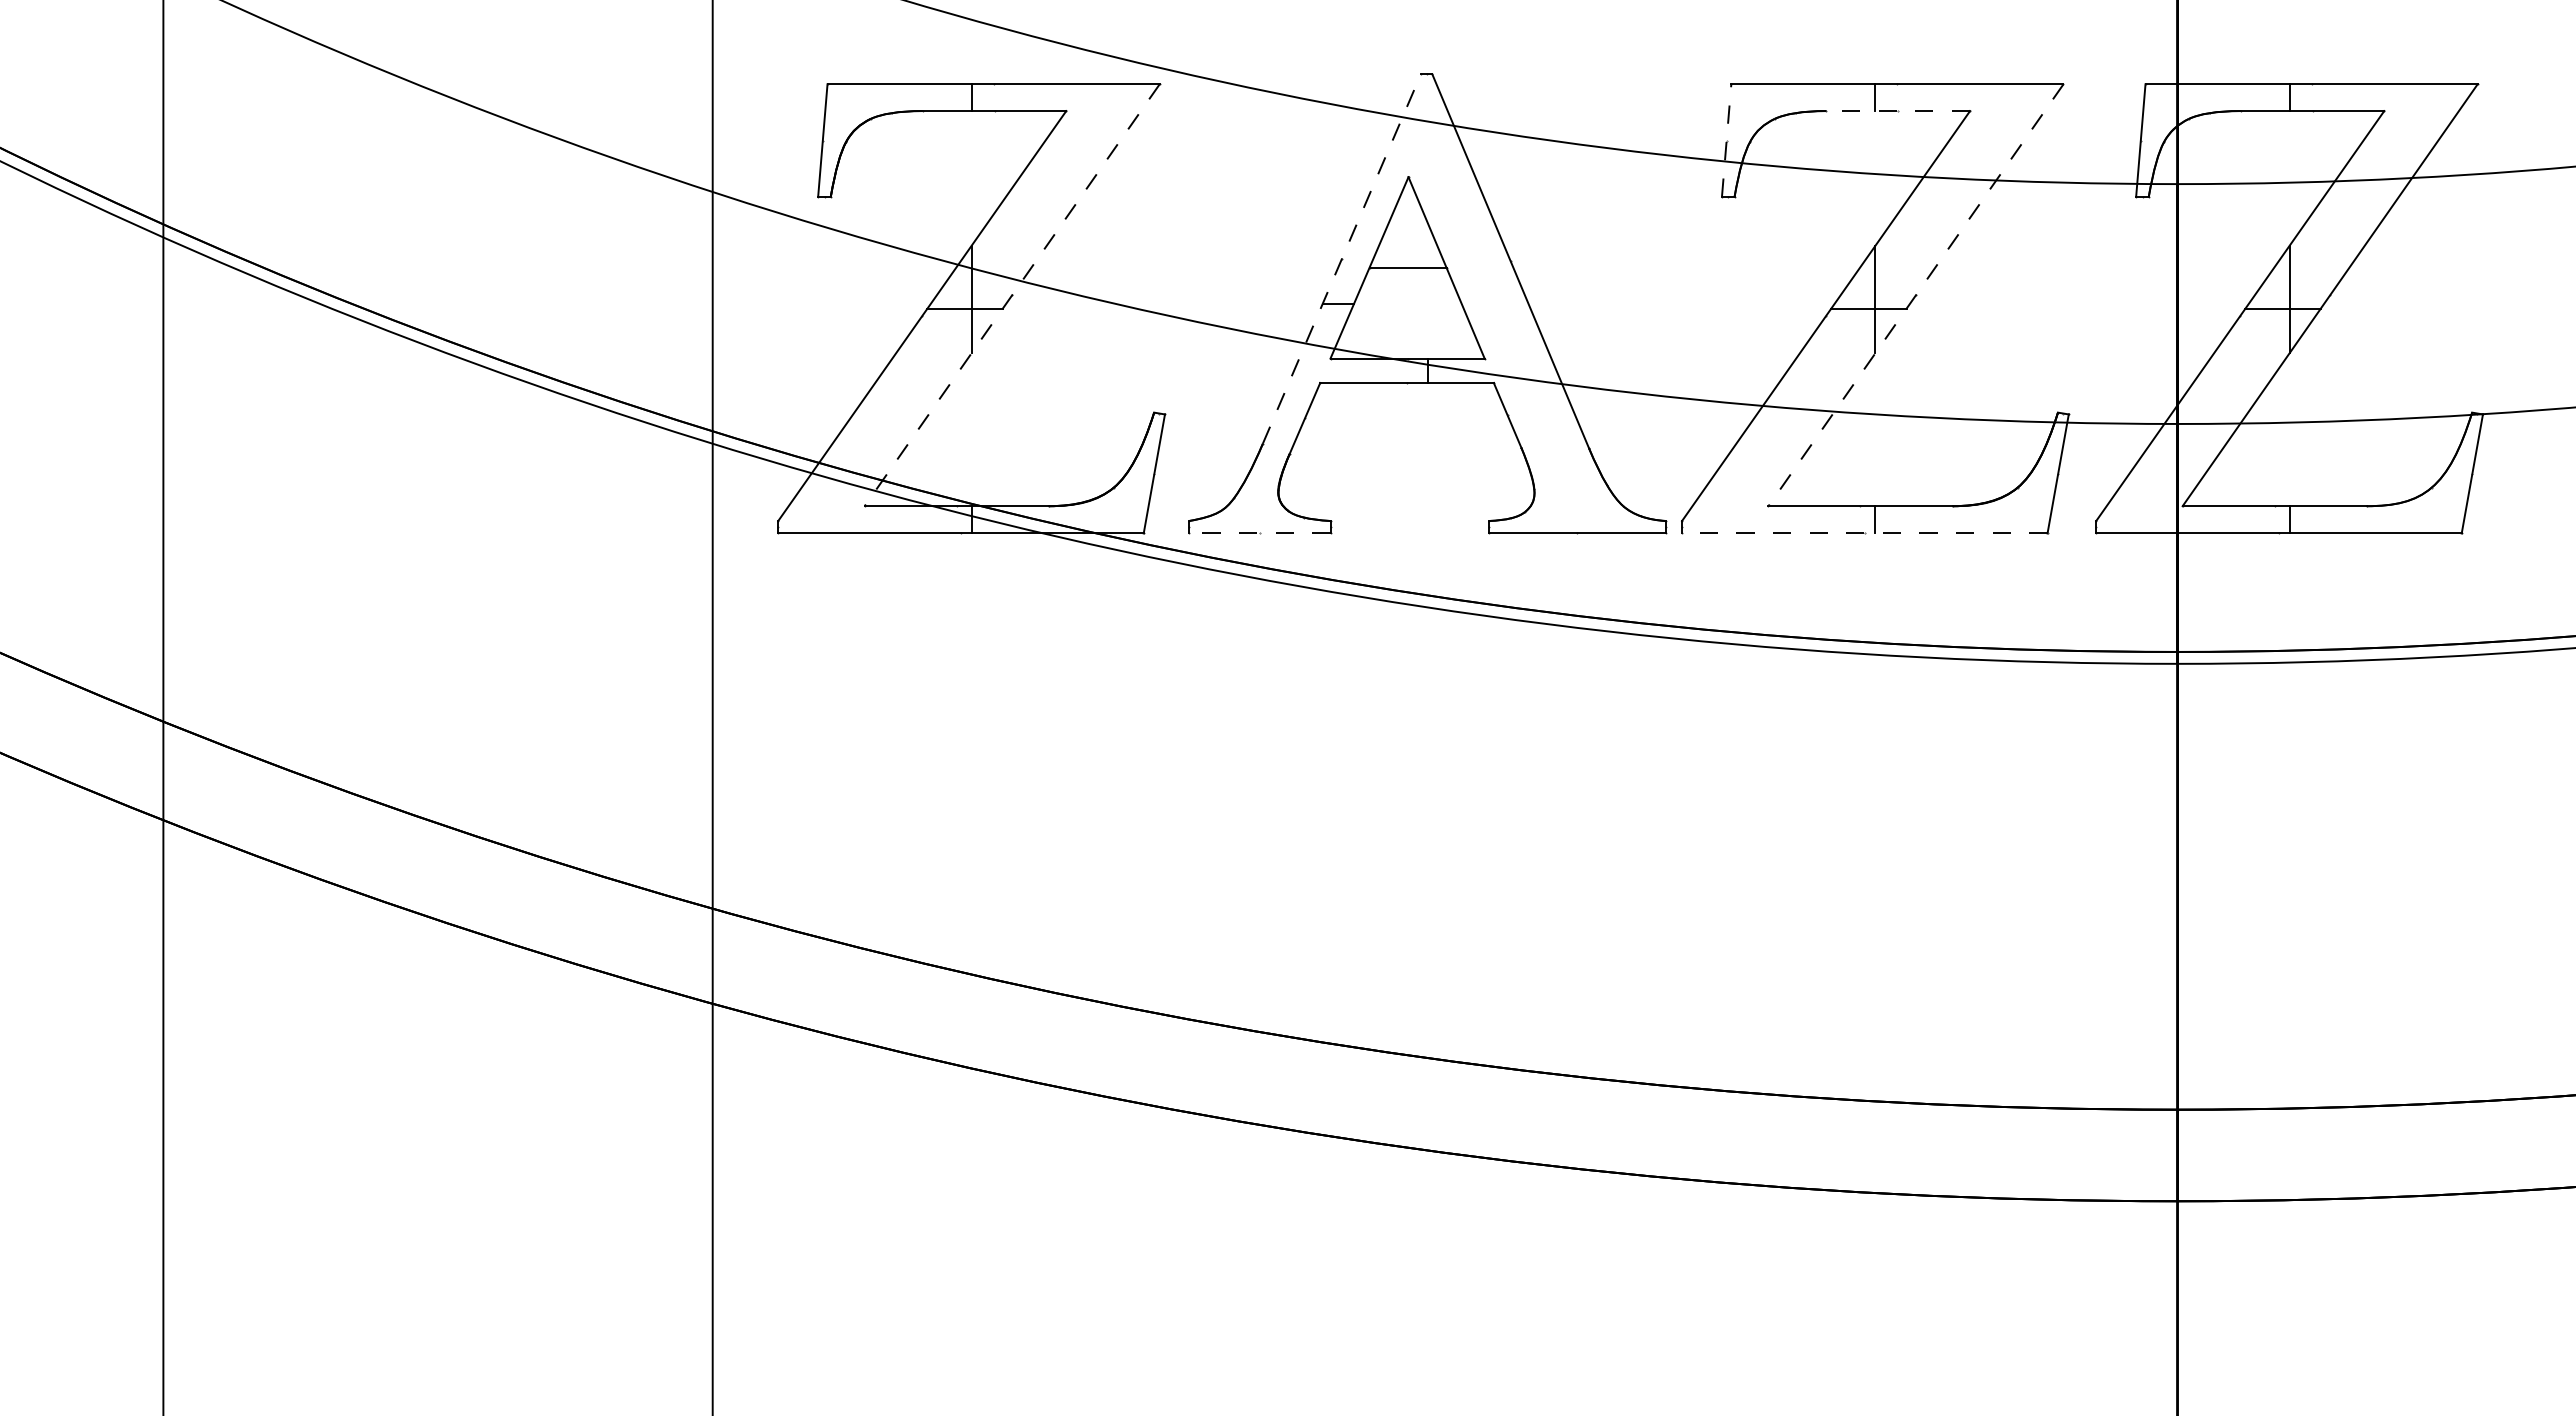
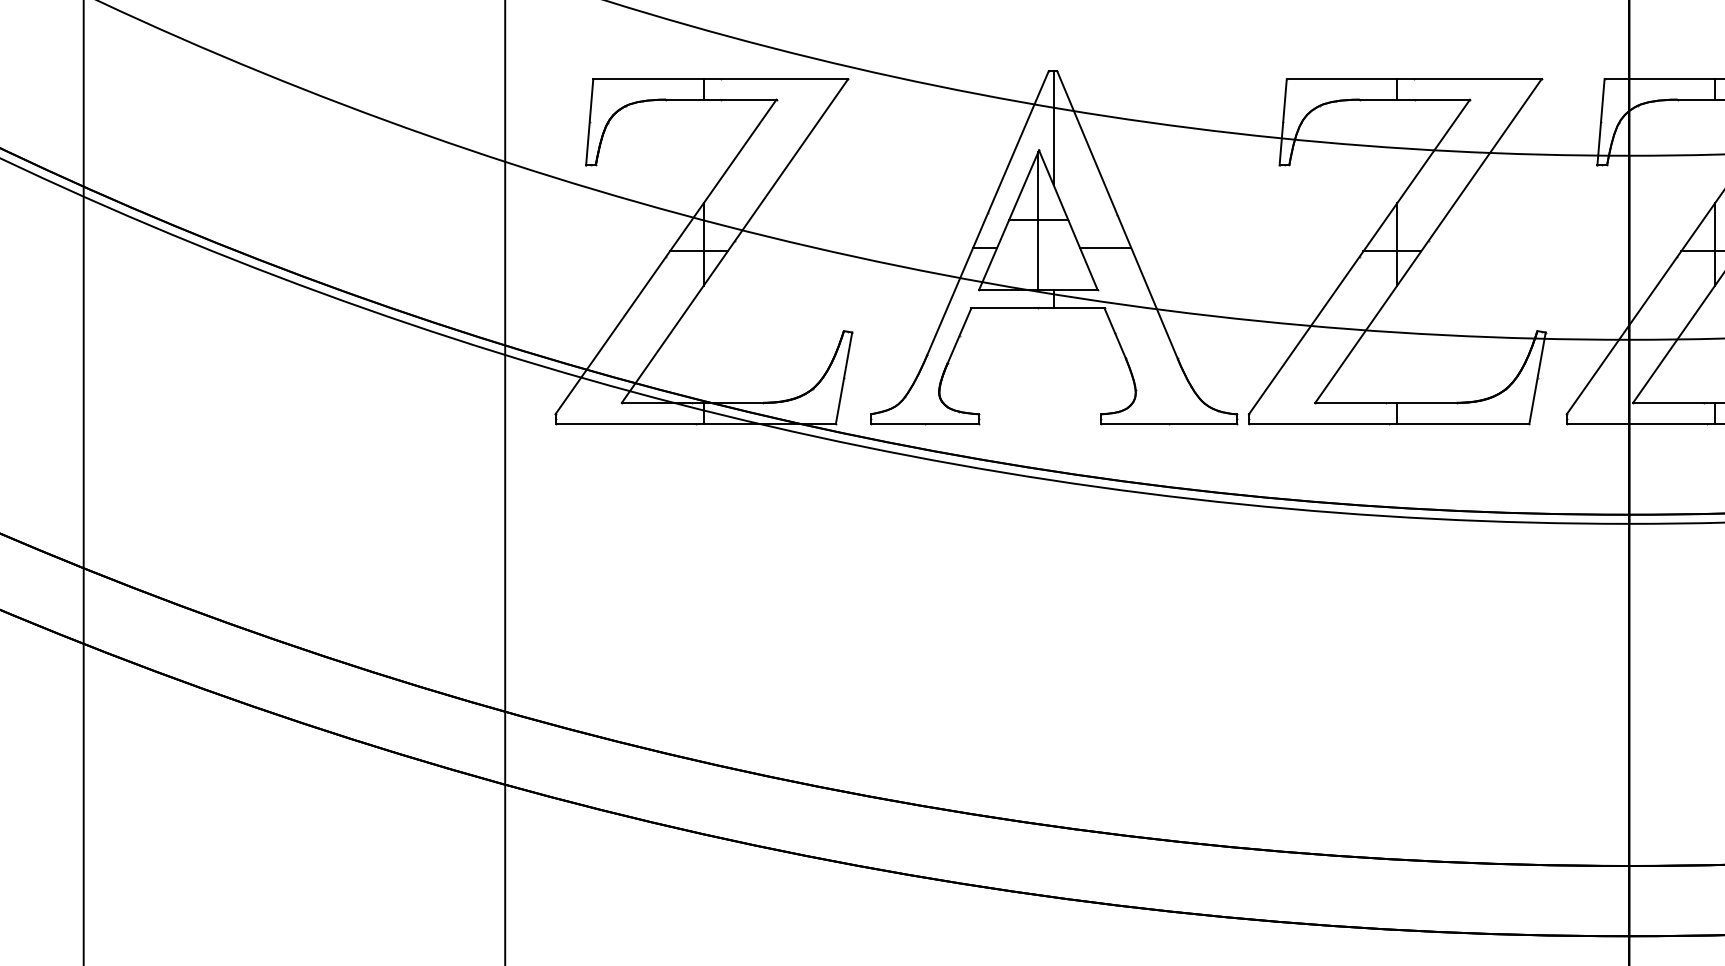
line: (1898, 111) -> (1415, 100), dashed -> solid
line: (1726, 140) -> (1283, 122), dashed -> solid
line: (1427, 148) -> (1053, 128), added
line: (1341, 258) -> (987, 212), dashed -> solid
line: (1407, 268) -> (1038, 220), added
line: (1011, 295) -> (734, 241), dashed -> solid
line: (1915, 295) -> (1428, 241), dashed -> solid
line: (1494, 303) -> (1105, 247), added
line: (1259, 533) -> (924, 423), dashed -> solid
line: (1864, 533) -> (1388, 423), dashed -> solid

